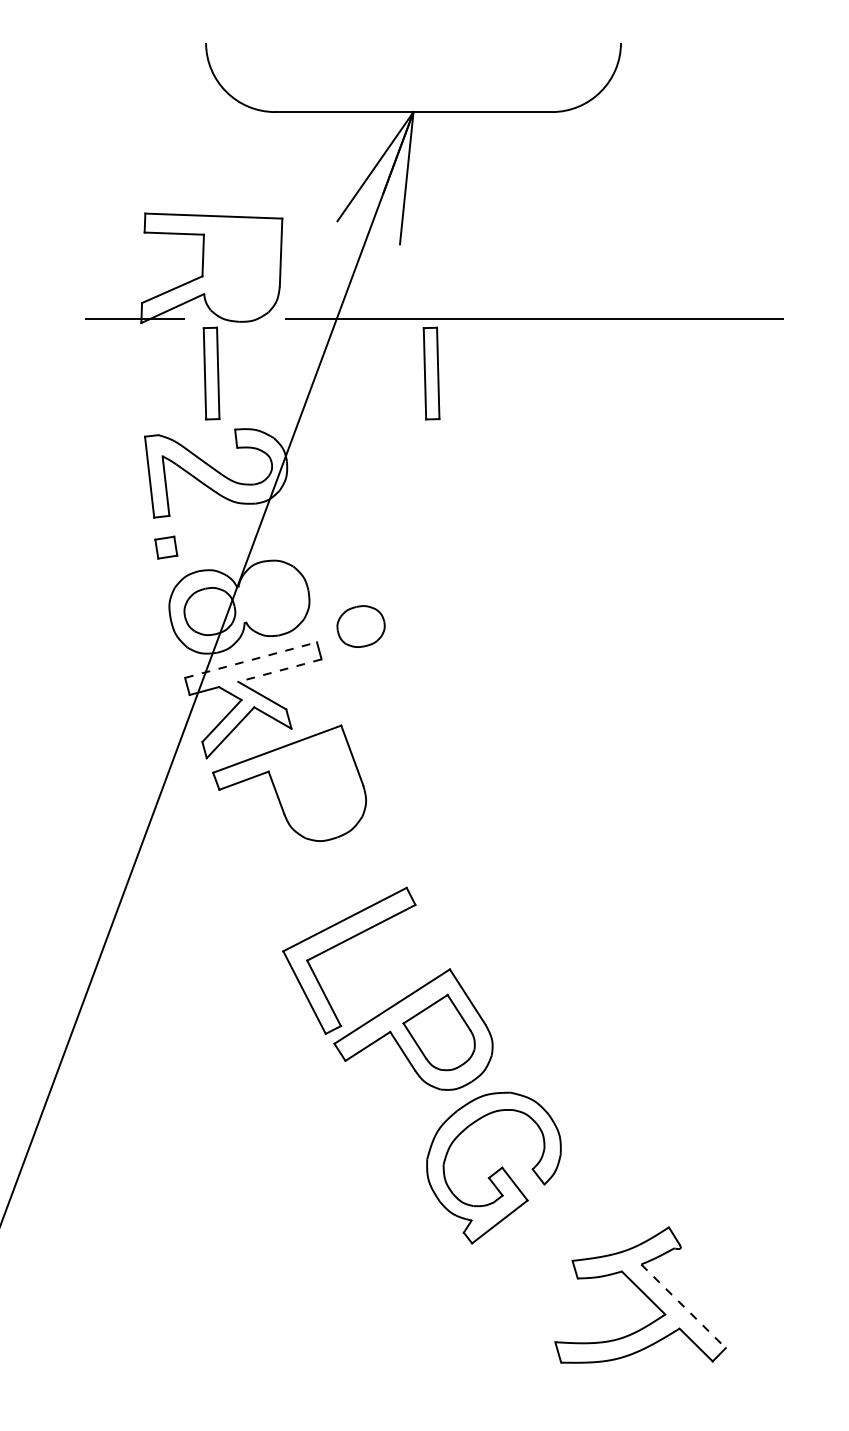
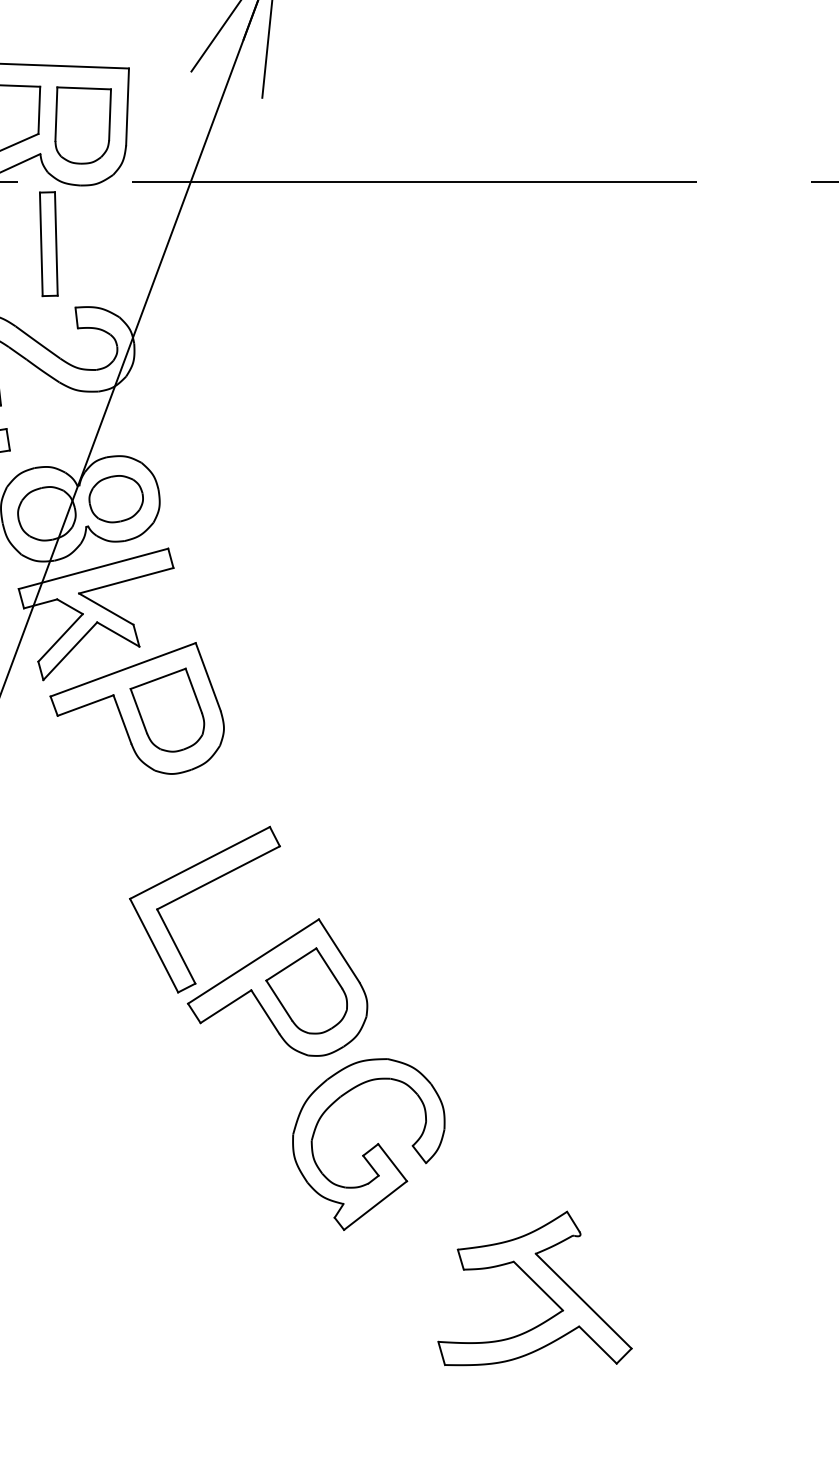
part: (241, 268) -> (82, 125), added
part: (431, 373) -> (298, 244), removed
part: (360, 626) -> (115, 499), moved
line: (251, 659) -> (94, 568), dashed -> solid
line: (279, 670) -> (125, 580), dashed -> solid
part: (315, 784) -> (166, 709), added
line: (683, 1306) -> (583, 1301), dashed -> solid

